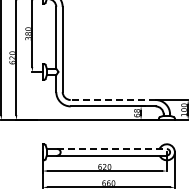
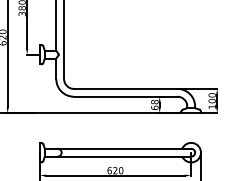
line: (112, 100) -> (124, 89), dashed -> solid
line: (112, 149) -> (124, 149), dashed -> solid

